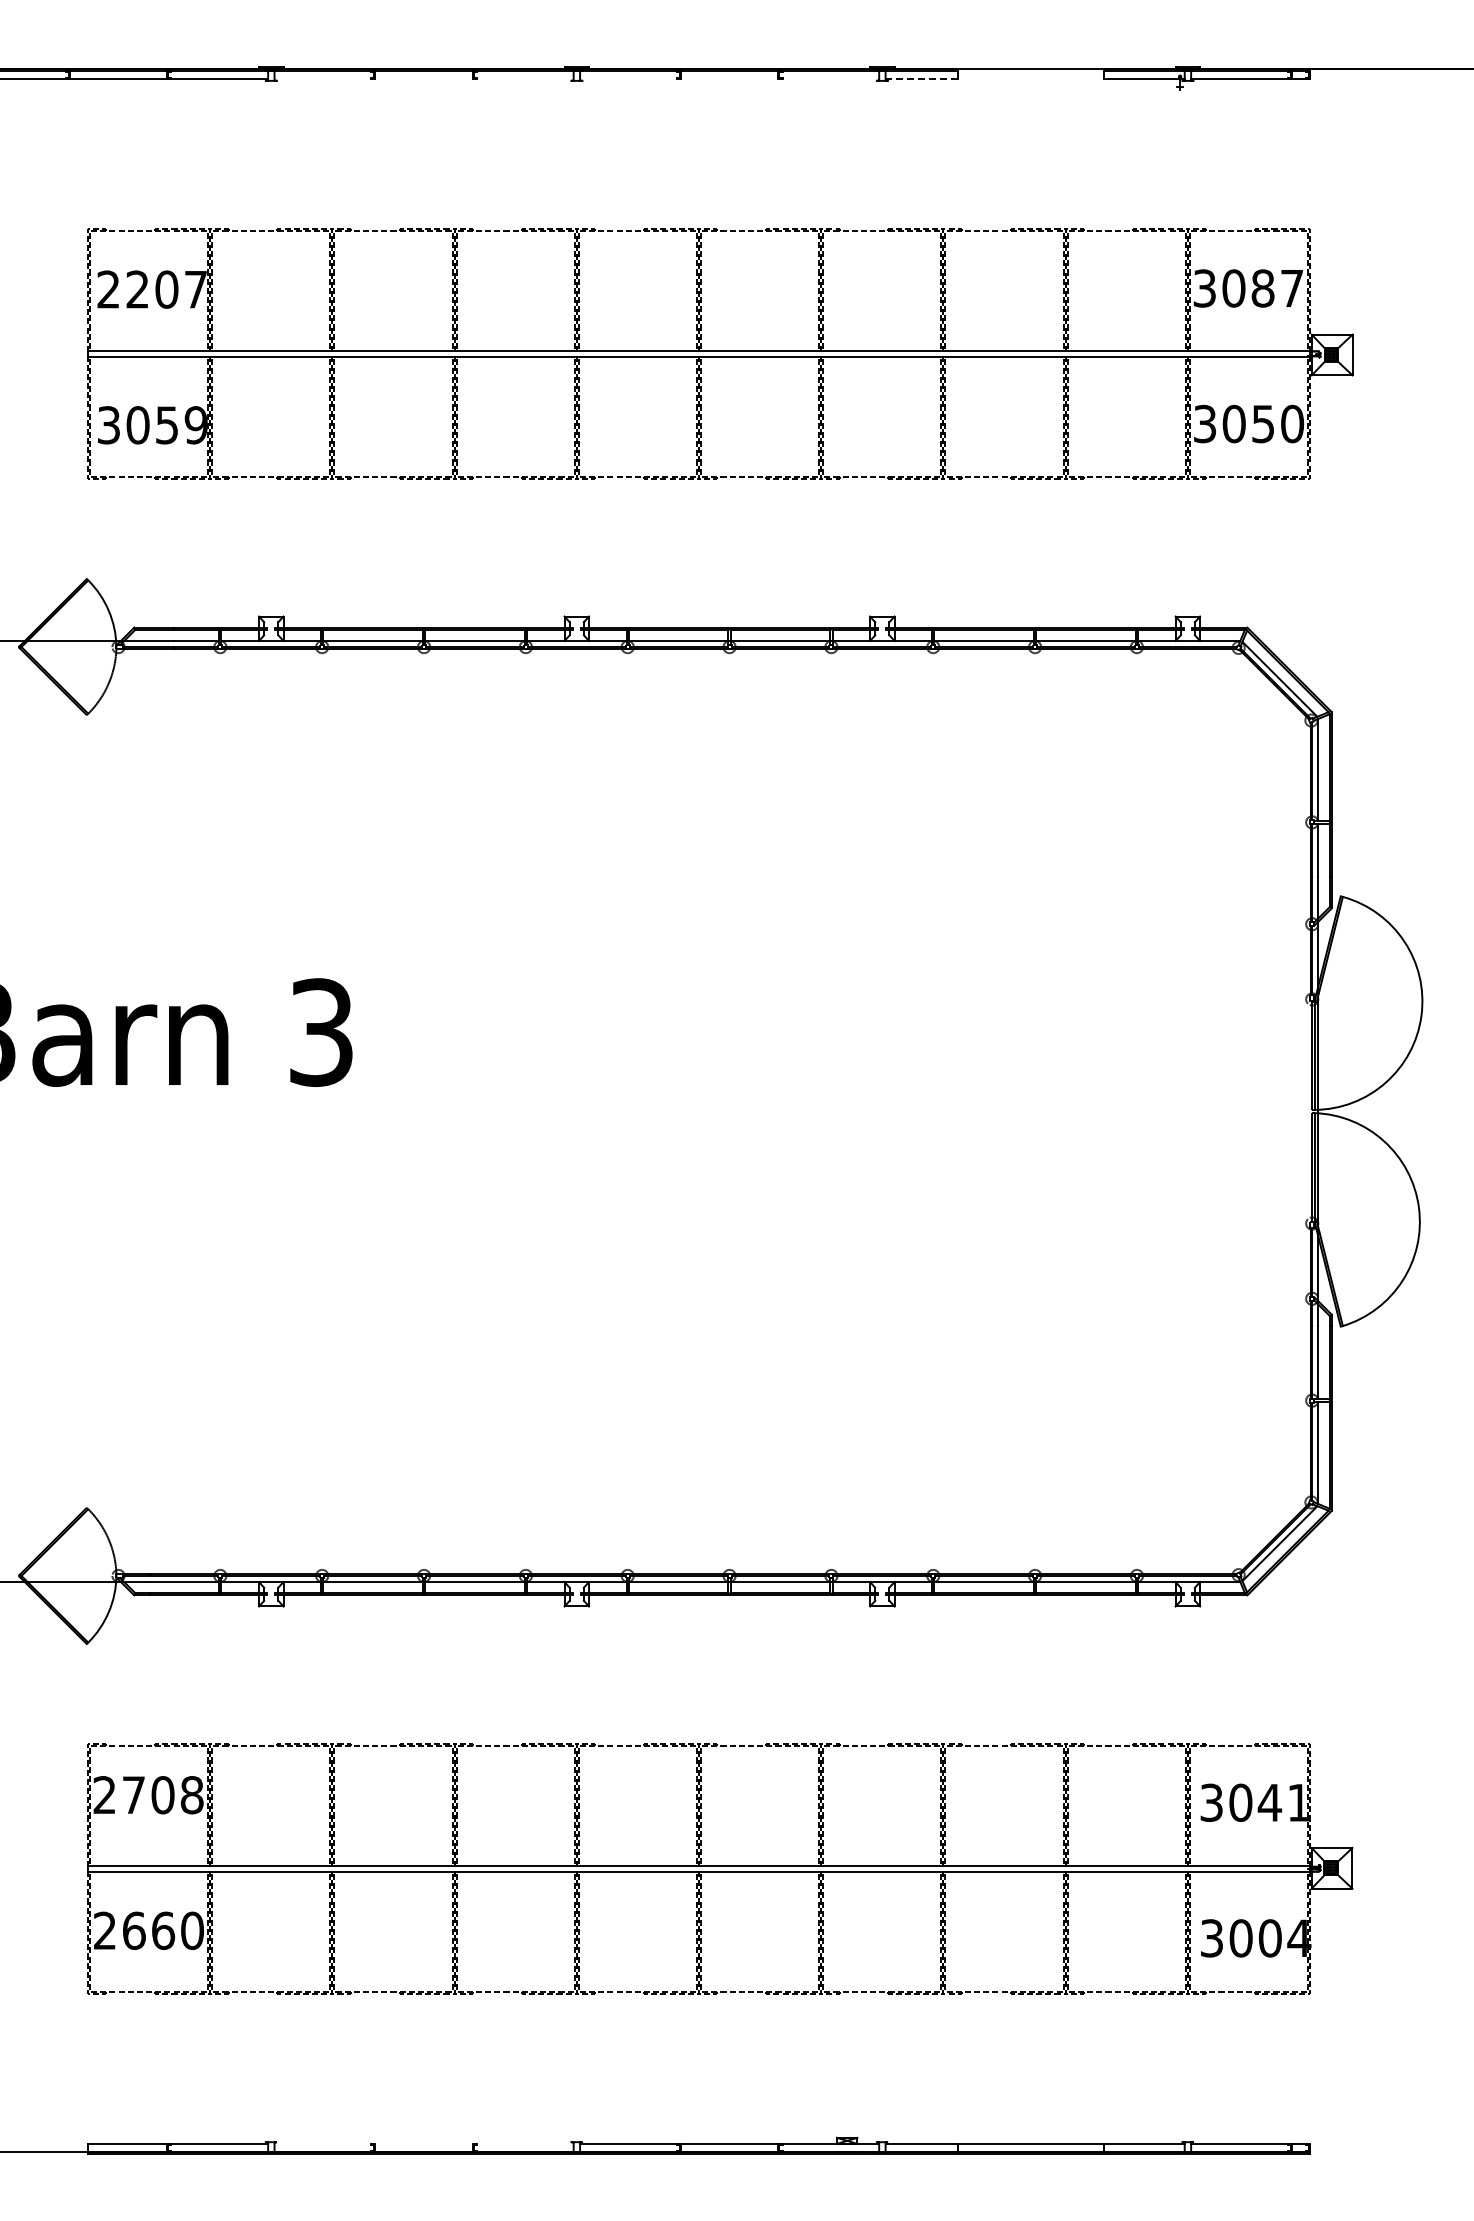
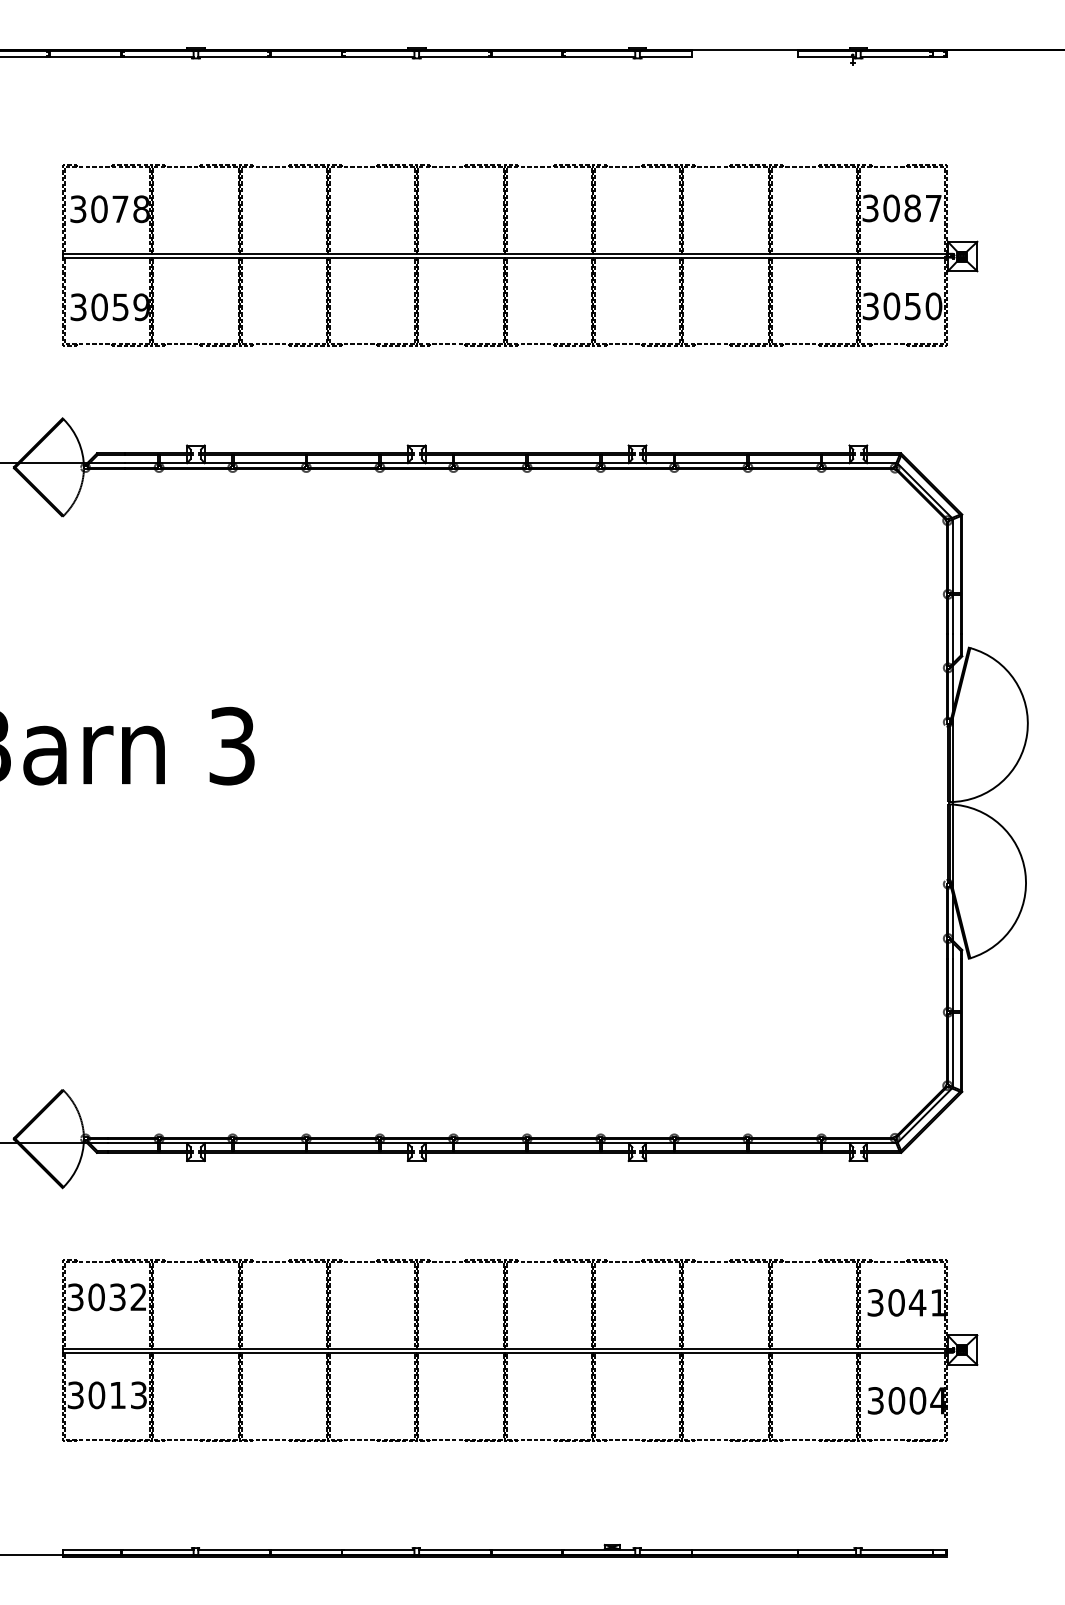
line: (423, 78) -> (305, 56), added
line: (729, 78) -> (527, 56), added
line: (921, 78) -> (665, 56), dashed -> solid
text: (152, 289) -> (110, 209), 2207 -> 3078
text: (148, 1795) -> (107, 1297), 2708 -> 3032
text: (149, 1930) -> (107, 1395), 2660 -> 3013
line: (423, 2144) -> (305, 1549), added

